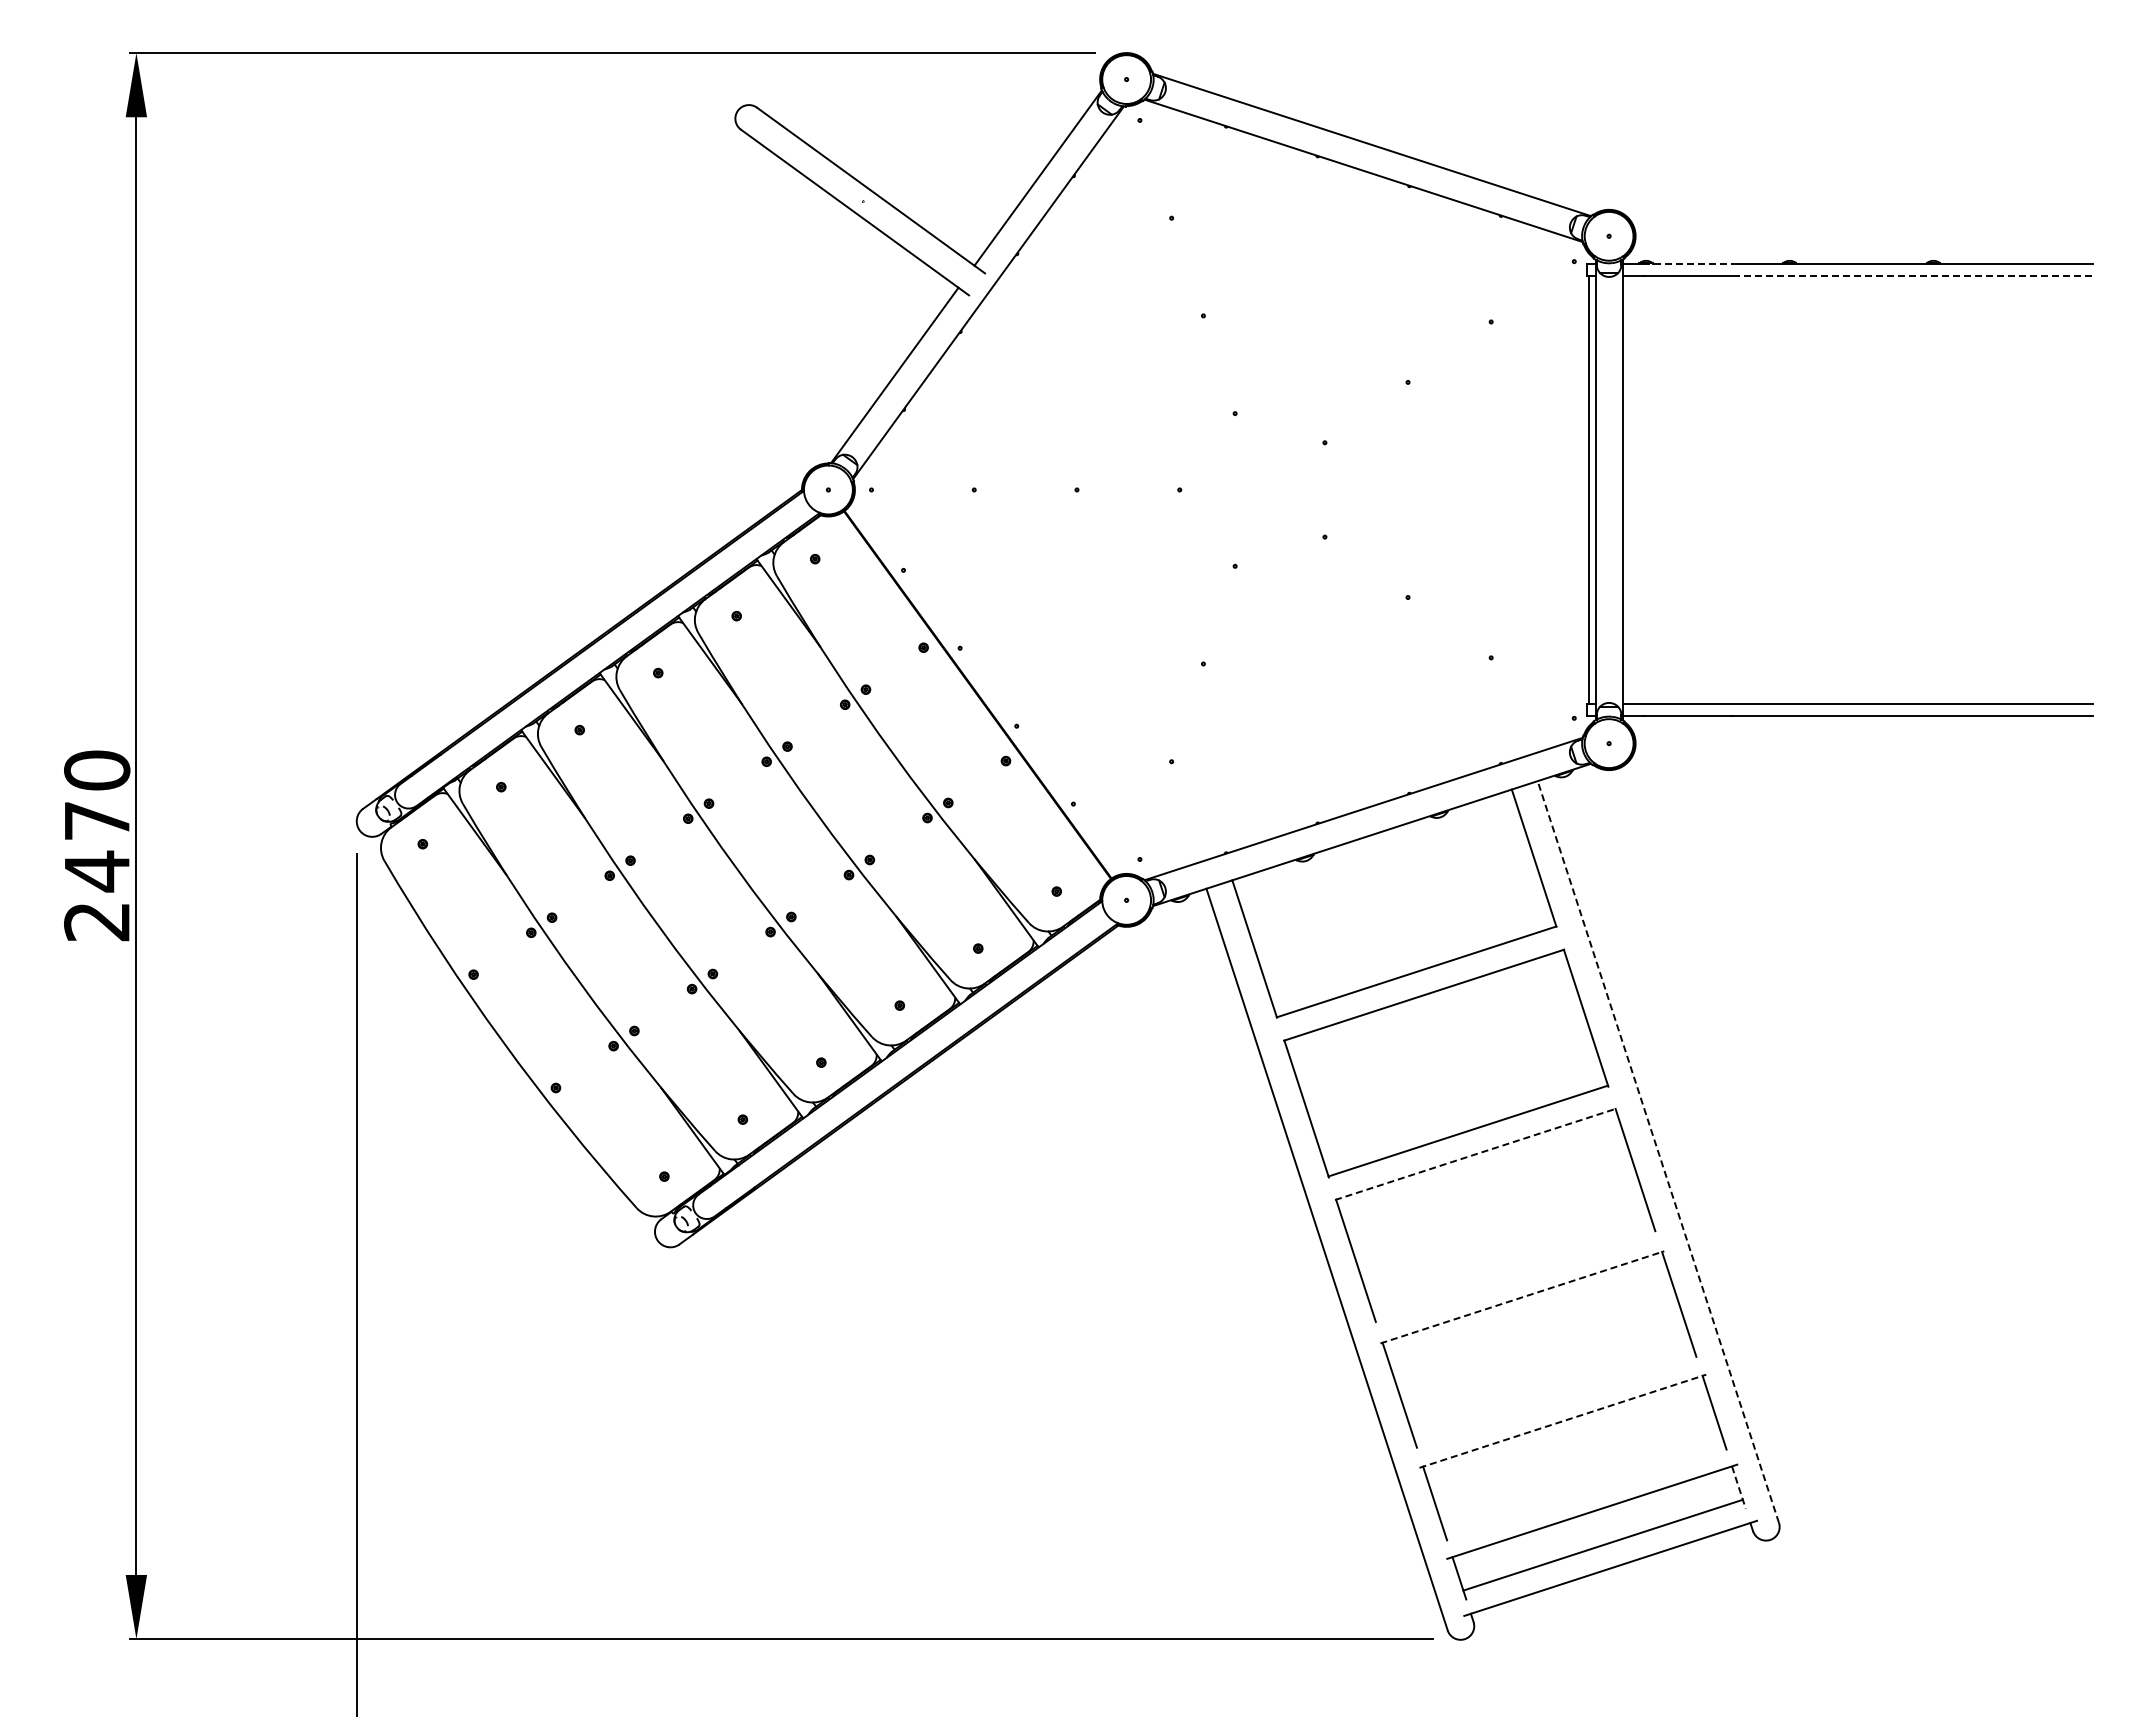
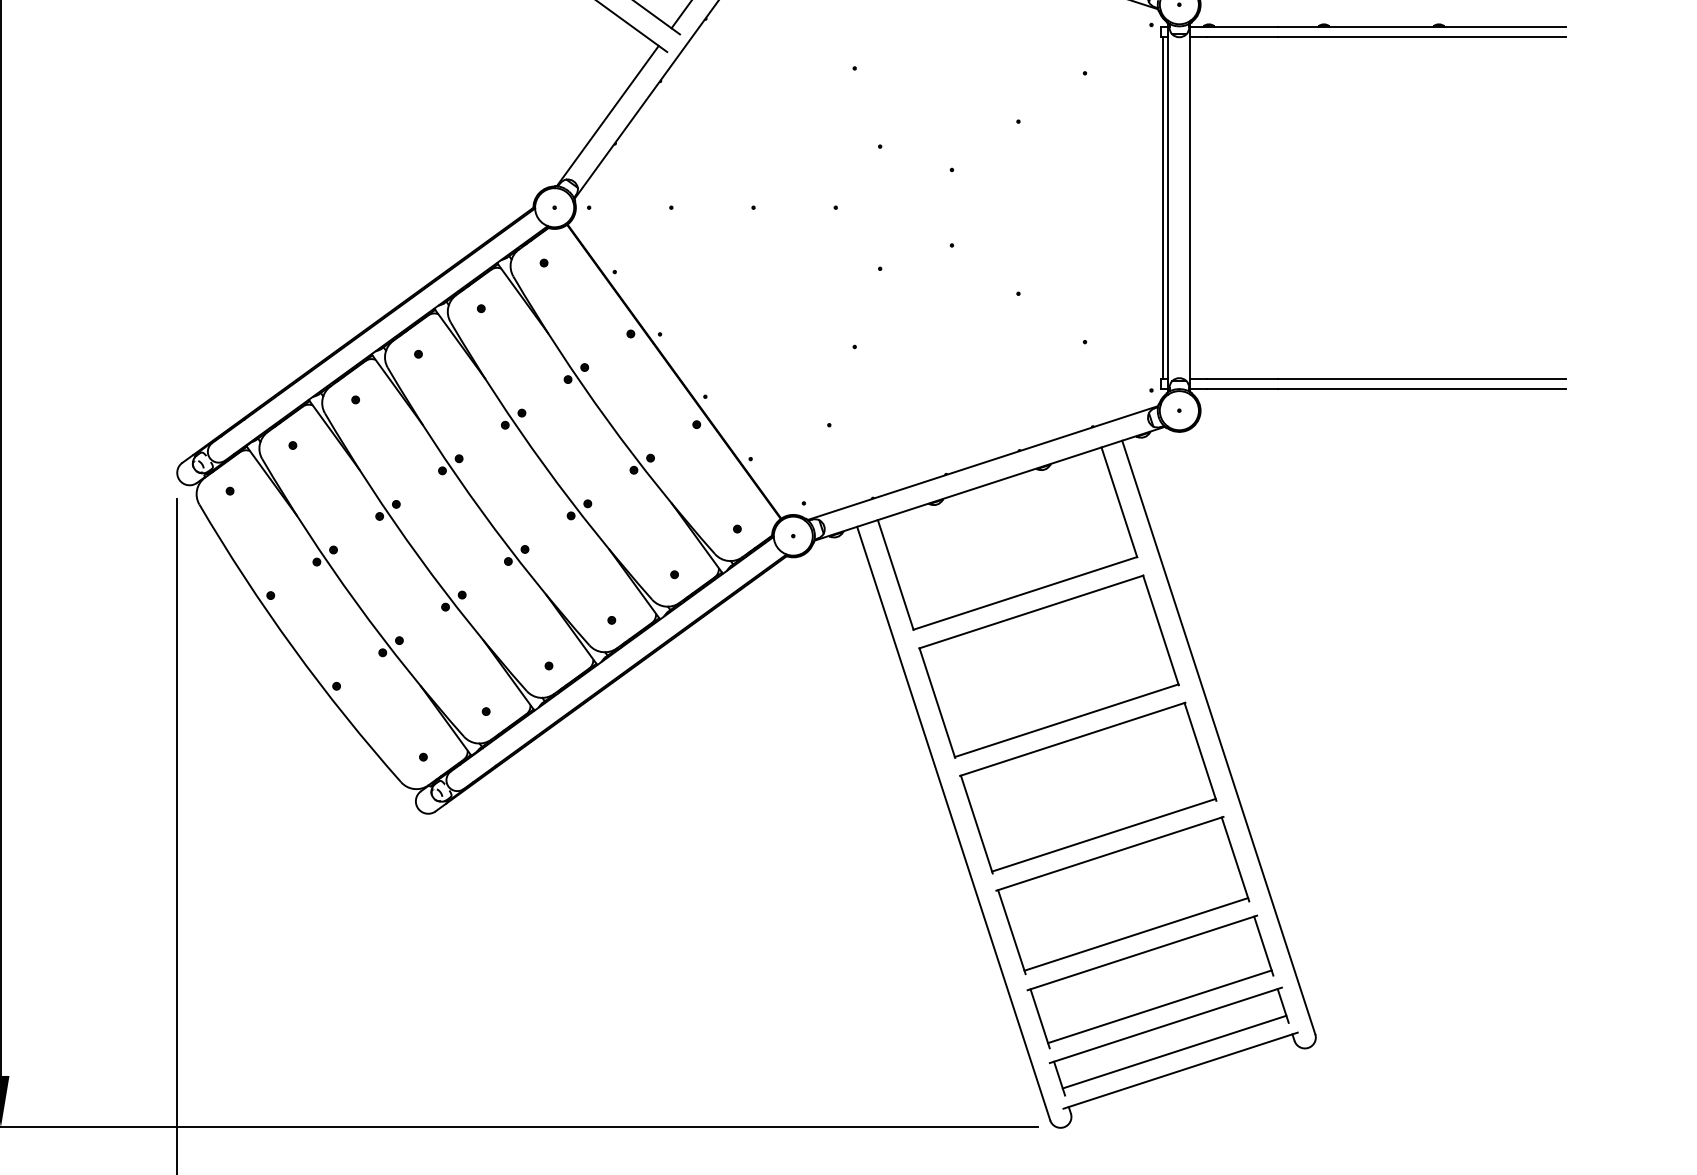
line: (1687, 263) -> (1242, 26), dashed -> solid
line: (1913, 276) -> (1422, 36), dashed -> solid
line: (1658, 1151) -> (1218, 737), dashed -> solid
line: (1476, 1154) -> (1073, 739), dashed -> solid
line: (1514, 1273) -> (1103, 834), added
line: (1522, 1297) -> (1110, 853), dashed -> solid
line: (1555, 1397) -> (1136, 933), added
line: (1562, 1421) -> (1142, 953), dashed -> solid
line: (1739, 1487) -> (1283, 1005), dashed -> solid
line: (1584, 1488) -> (1159, 1006), added

